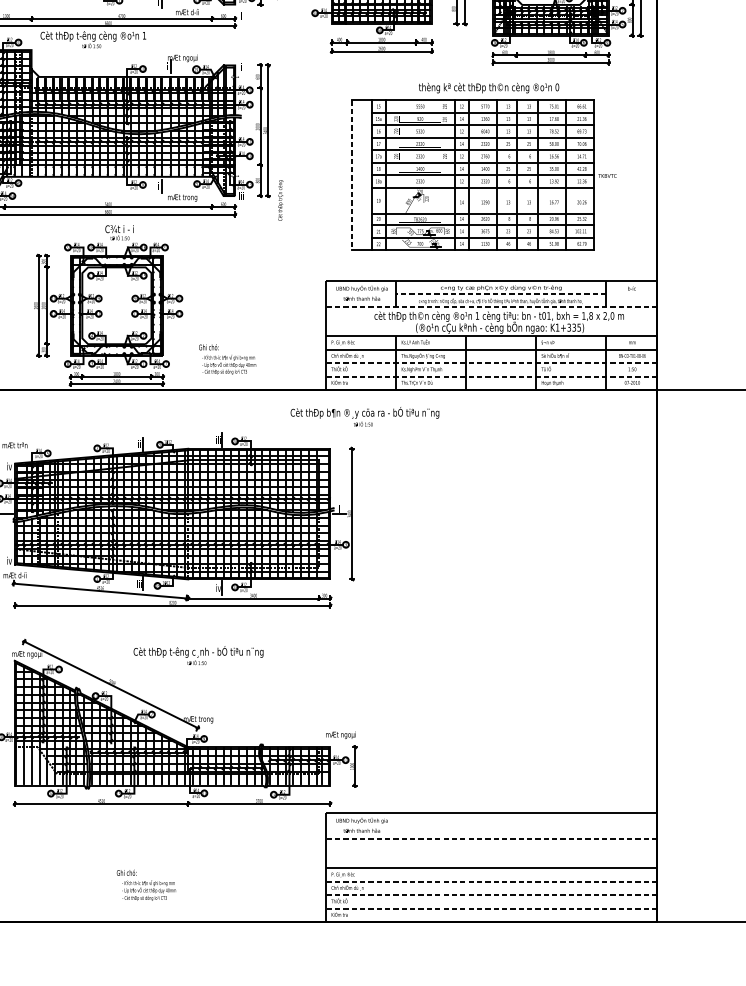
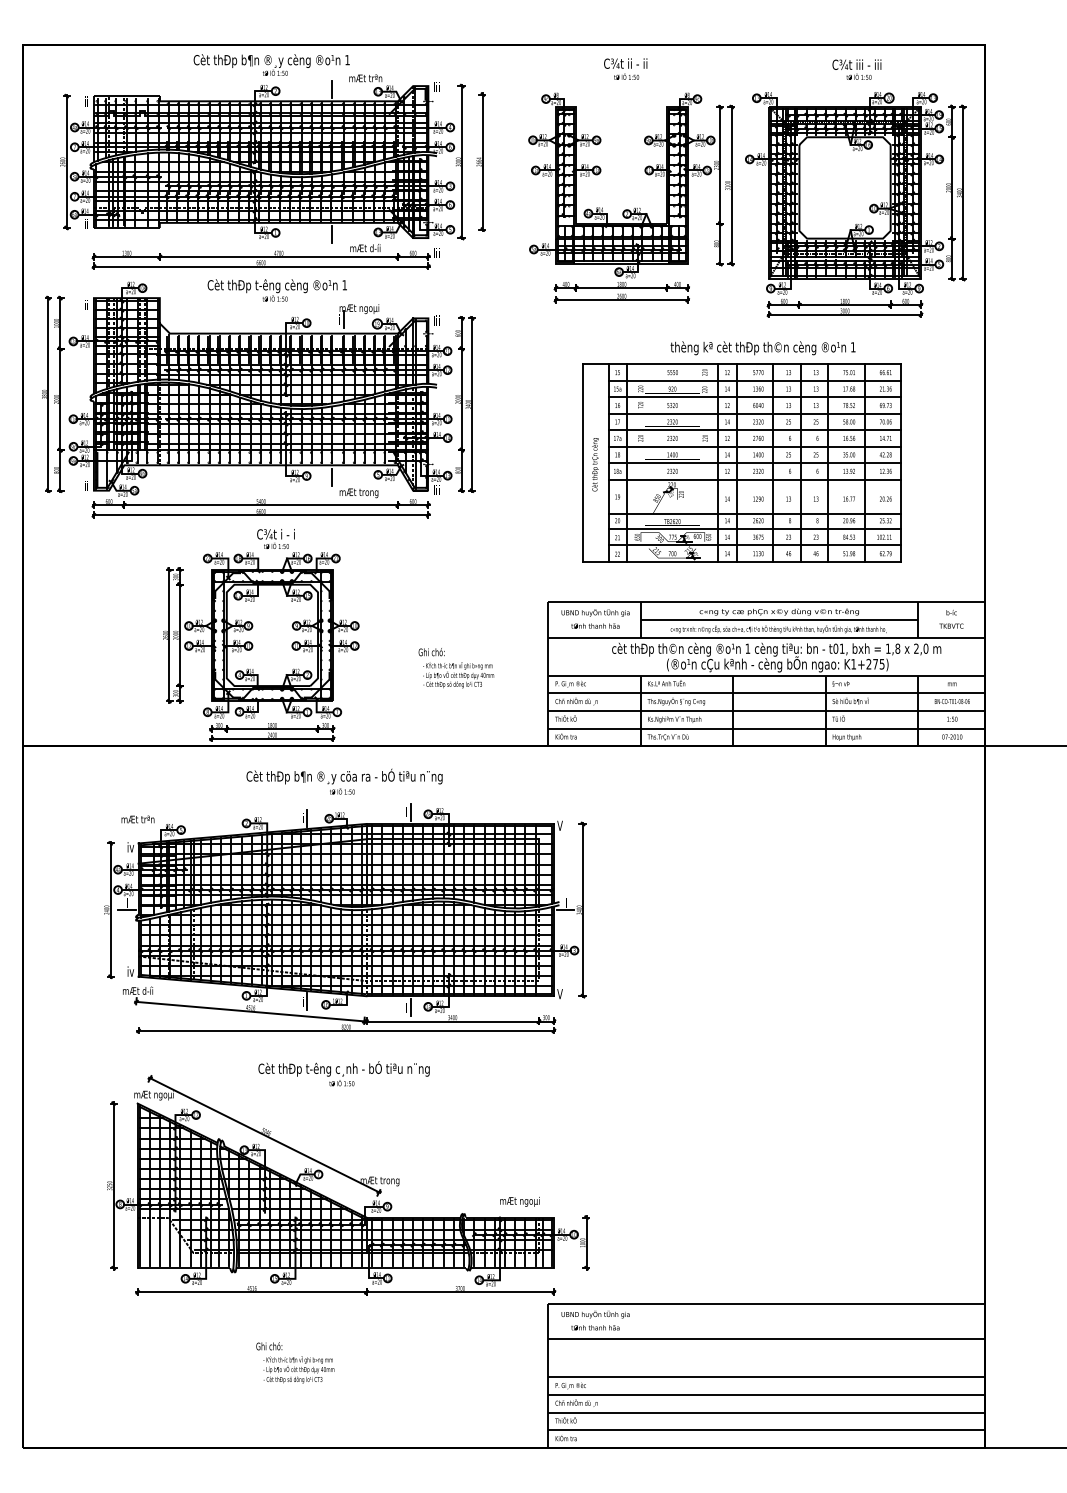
text: (241, 15) -> (436, 252), I -> Iii
text: (92, 39) -> (276, 290), moved
text: (241, 67) -> (436, 320), i -> Iii
text: (556, 87) -> (852, 347), 0 -> 1
line: (352, 175) -> (582, 463), dashed -> solid
text: (607, 175) -> (951, 625), moved
text: (280, 200) -> (595, 464), moved
line: (501, 293) -> (779, 619), dashed -> solid
line: (491, 307) -> (766, 637), dashed -> solid
text: (571, 327) -> (871, 663), K1+335) -> K1+275)
text: (227, 359) -> (456, 668), moved
line: (491, 363) -> (766, 711), dashed -> solid
line: (491, 376) -> (766, 728), dashed -> solid
text: (364, 416) -> (344, 781), moved
text: (334, 449) -> (559, 825), ii -> V
text: (334, 578) -> (559, 994), I -> V
text: (138, 583) -> (301, 1001), Iii -> ii
text: (218, 587) -> (406, 1007), iv -> iIi
text: (198, 655) -> (343, 1073), moved
text: (340, 735) -> (519, 1201), moved
line: (491, 839) -> (766, 1339), dashed -> solid
line: (491, 882) -> (766, 1395), dashed -> solid
text: (146, 885) -> (295, 1362), moved
line: (491, 895) -> (766, 1412), dashed -> solid
line: (491, 908) -> (766, 1430), dashed -> solid

